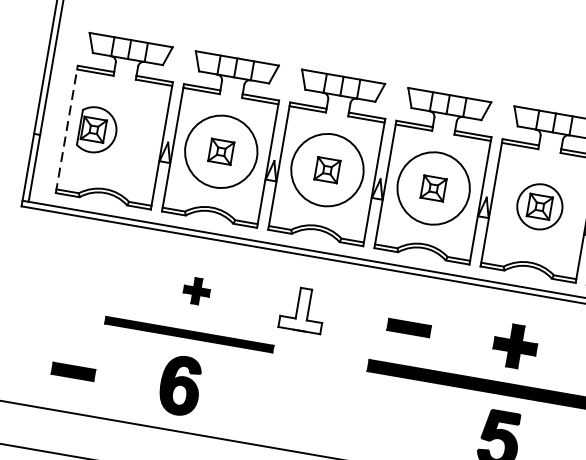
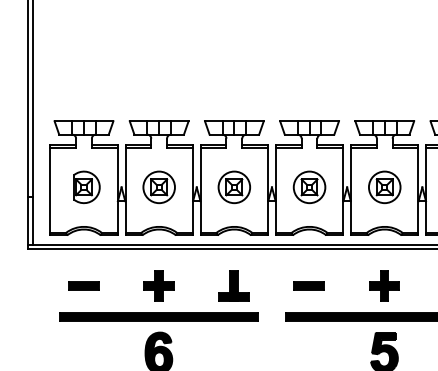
line: (67, 128) -> (50, 189), dashed -> solid
part: (97, 130) -> (86, 187), moved
circle: (220, 151) -> (158, 187), size x0.62
circle: (327, 170) -> (234, 187), size x0.62
circle: (433, 188) -> (309, 187), size x0.62
part: (196, 290) -> (158, 285), size x1.67
fill: (302, 309) -> (233, 286), added
part: (188, 334) -> (158, 316), size x1.67
part: (73, 370) -> (83, 285), moved

